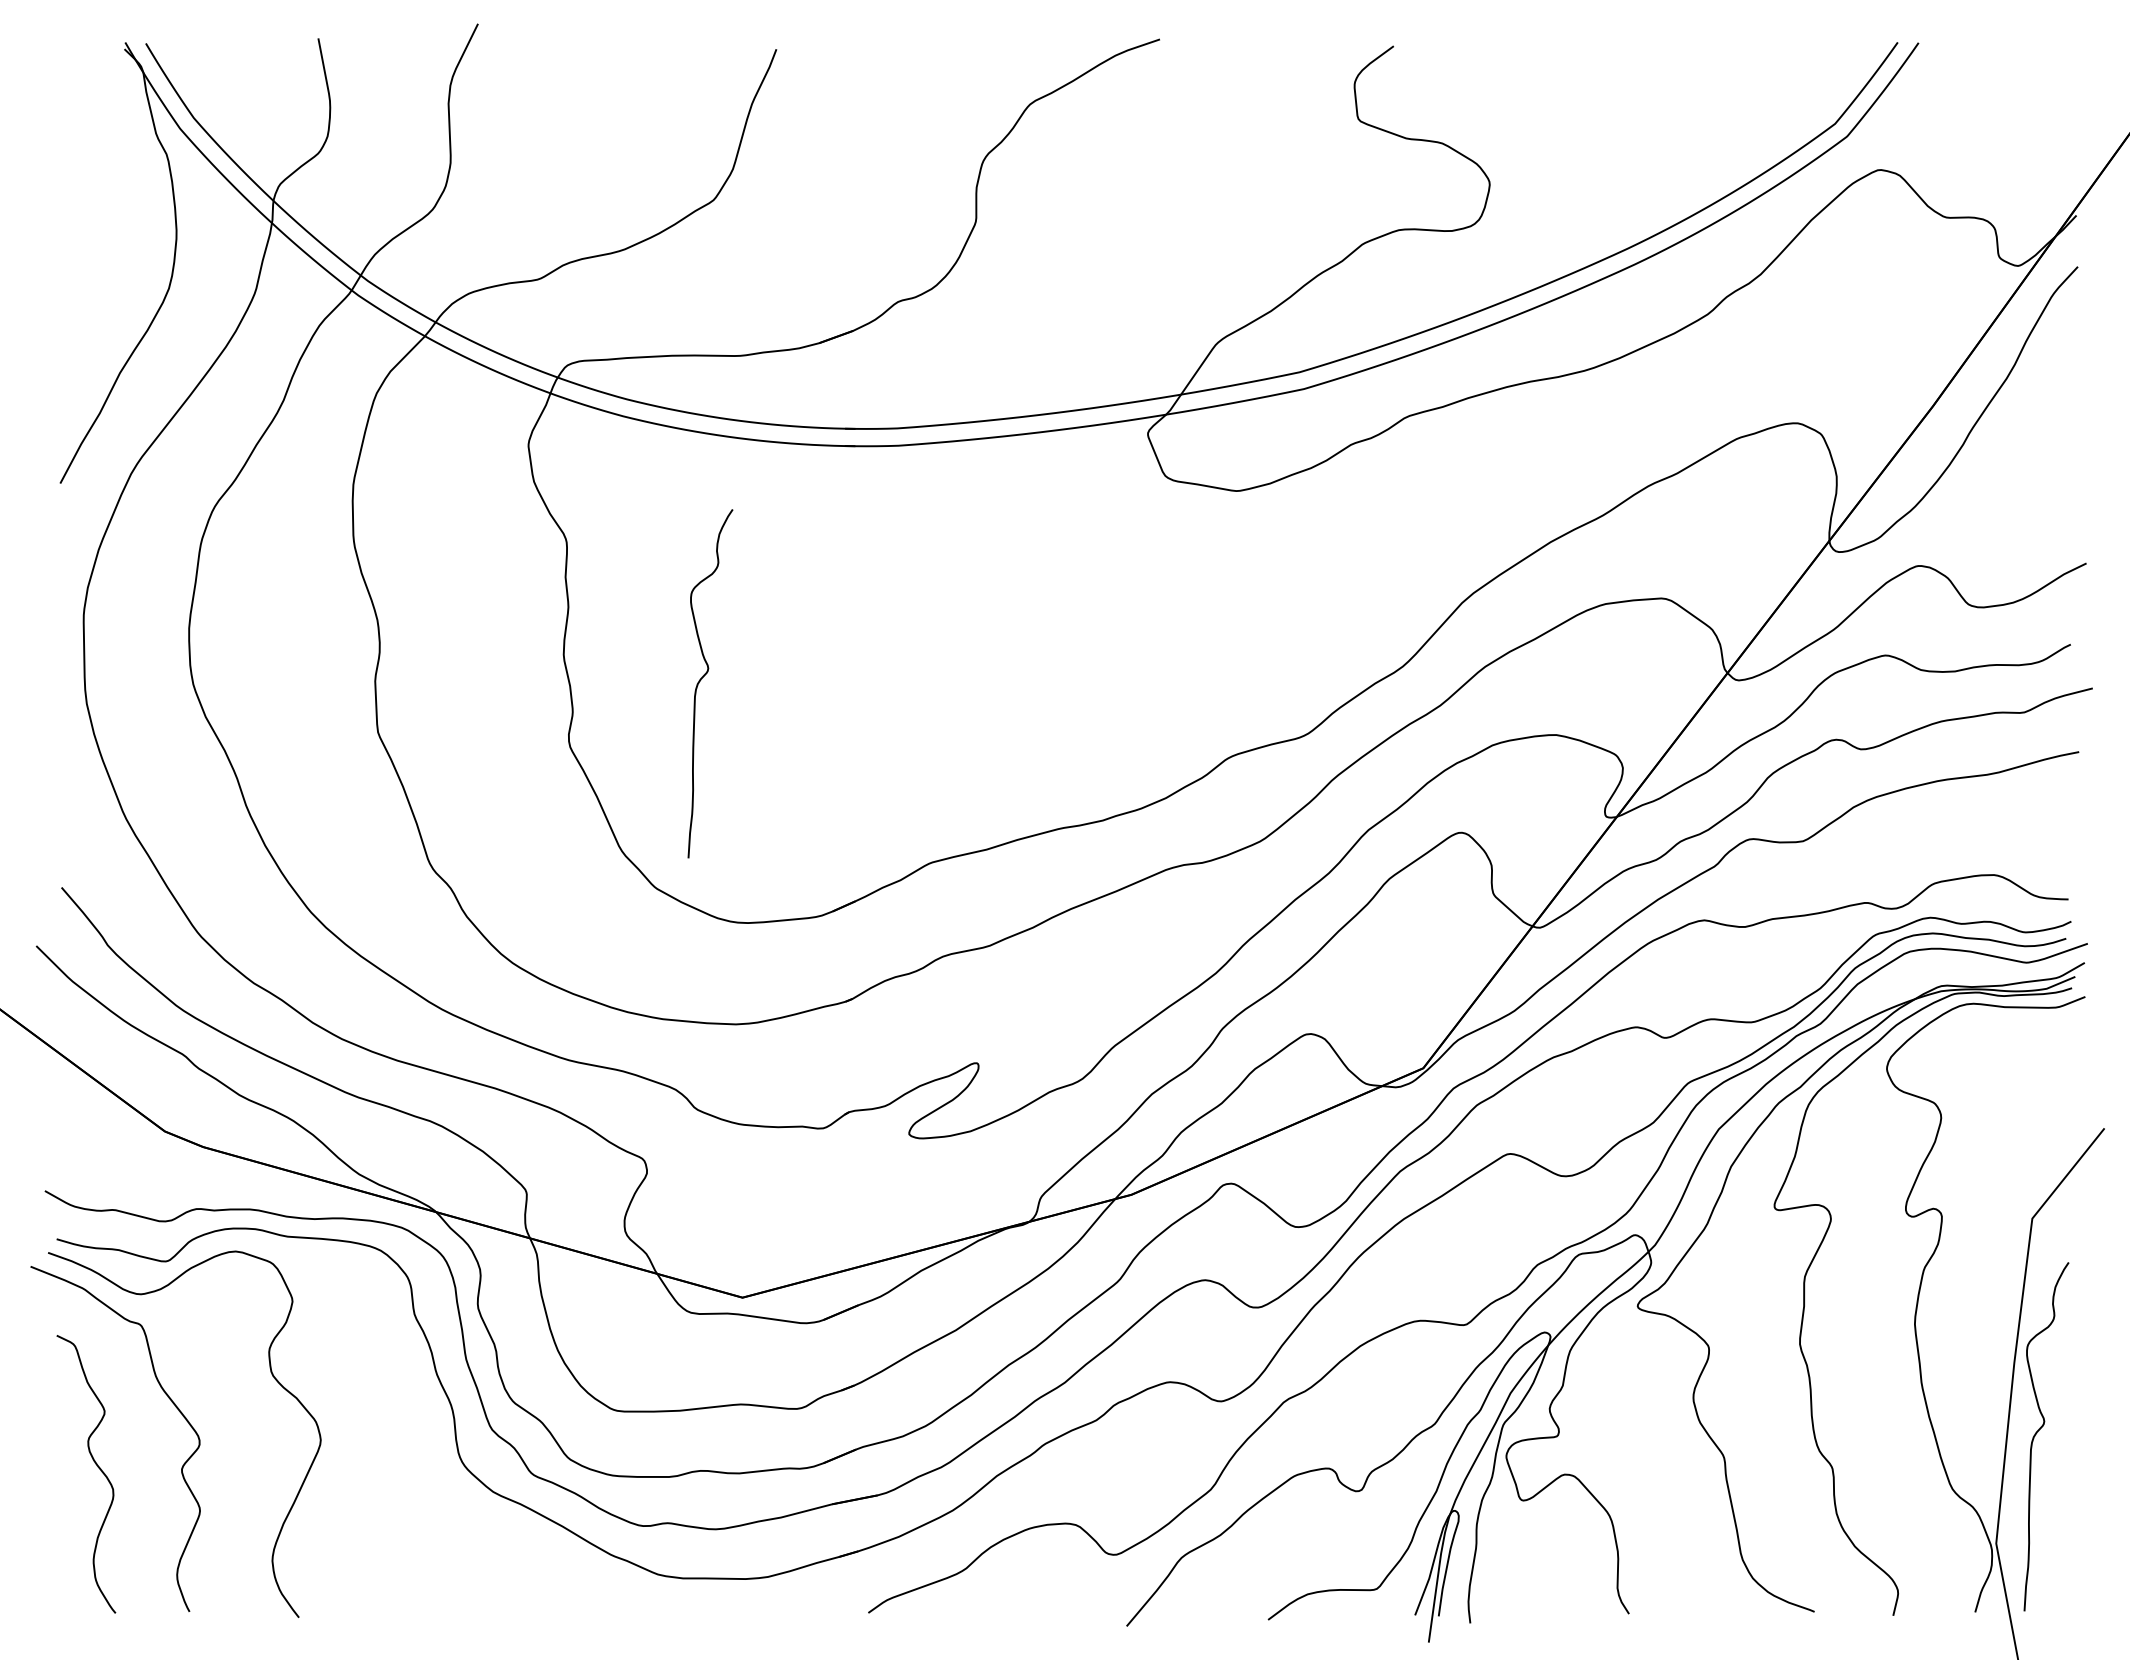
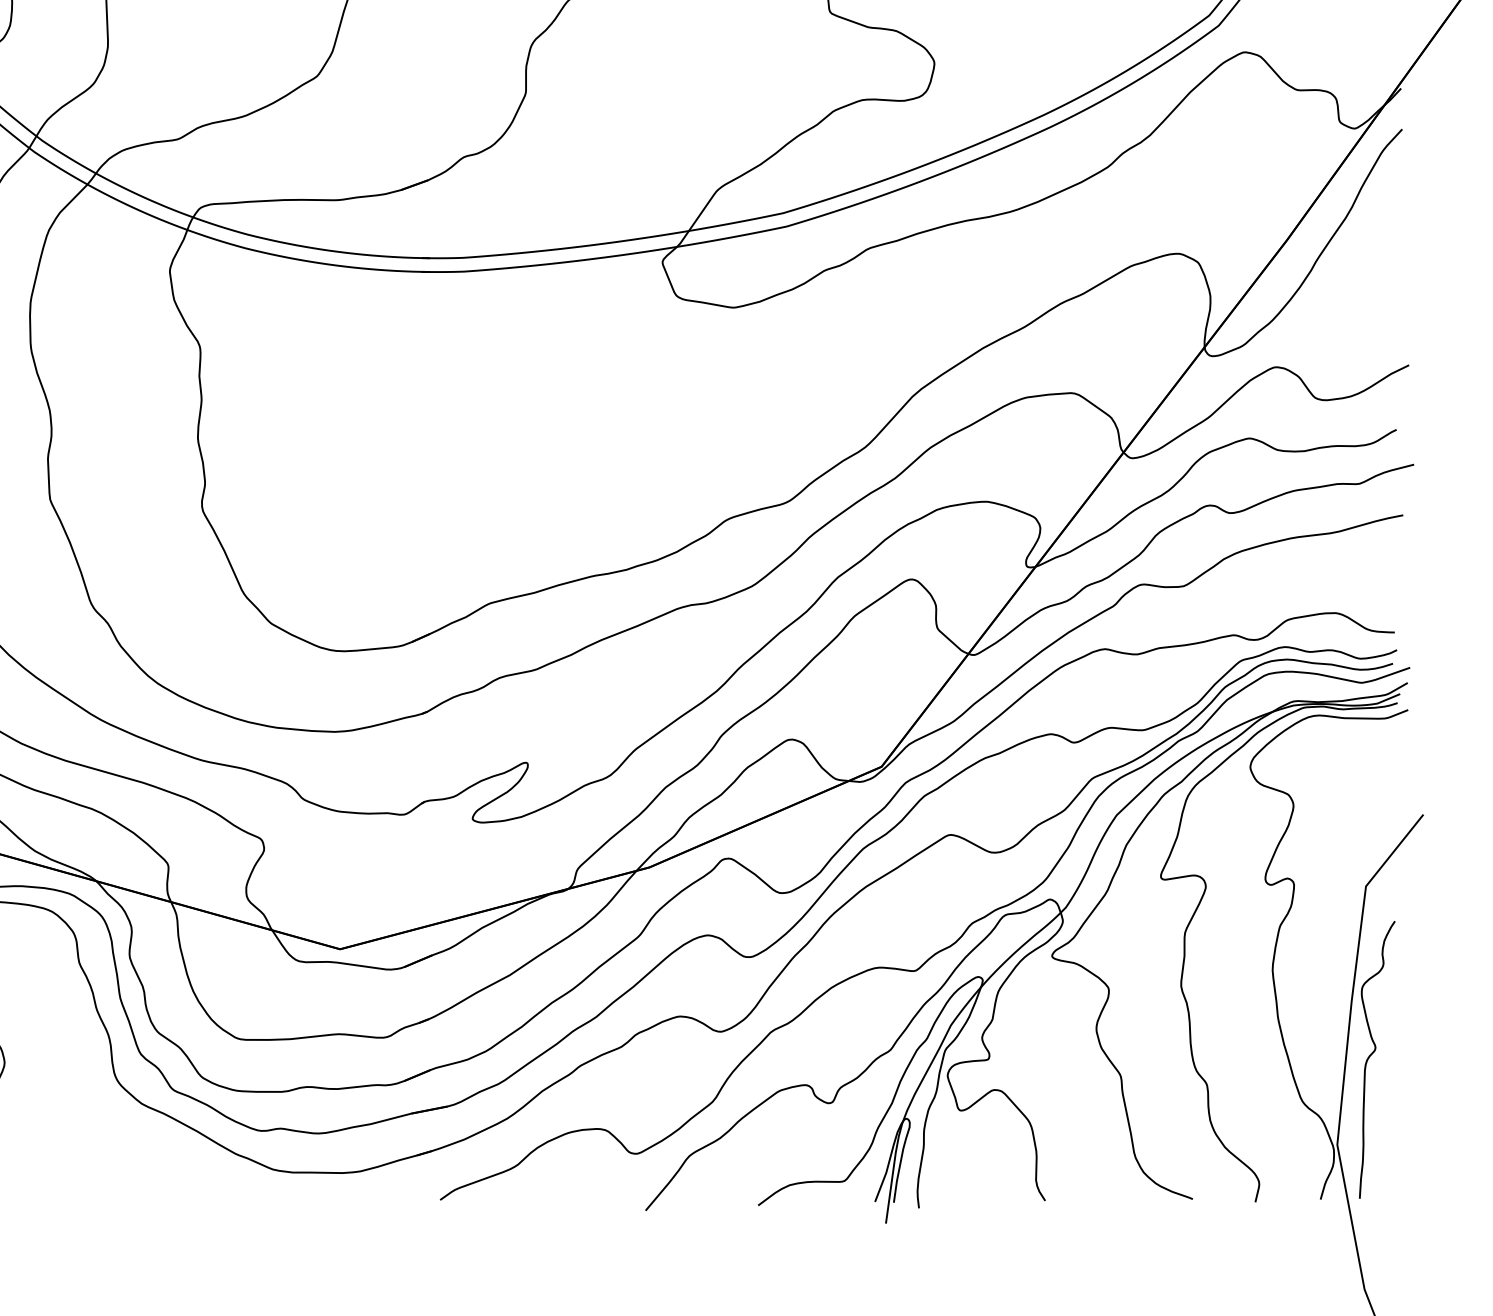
curve: (704, 676) -> (309, 455), removed

